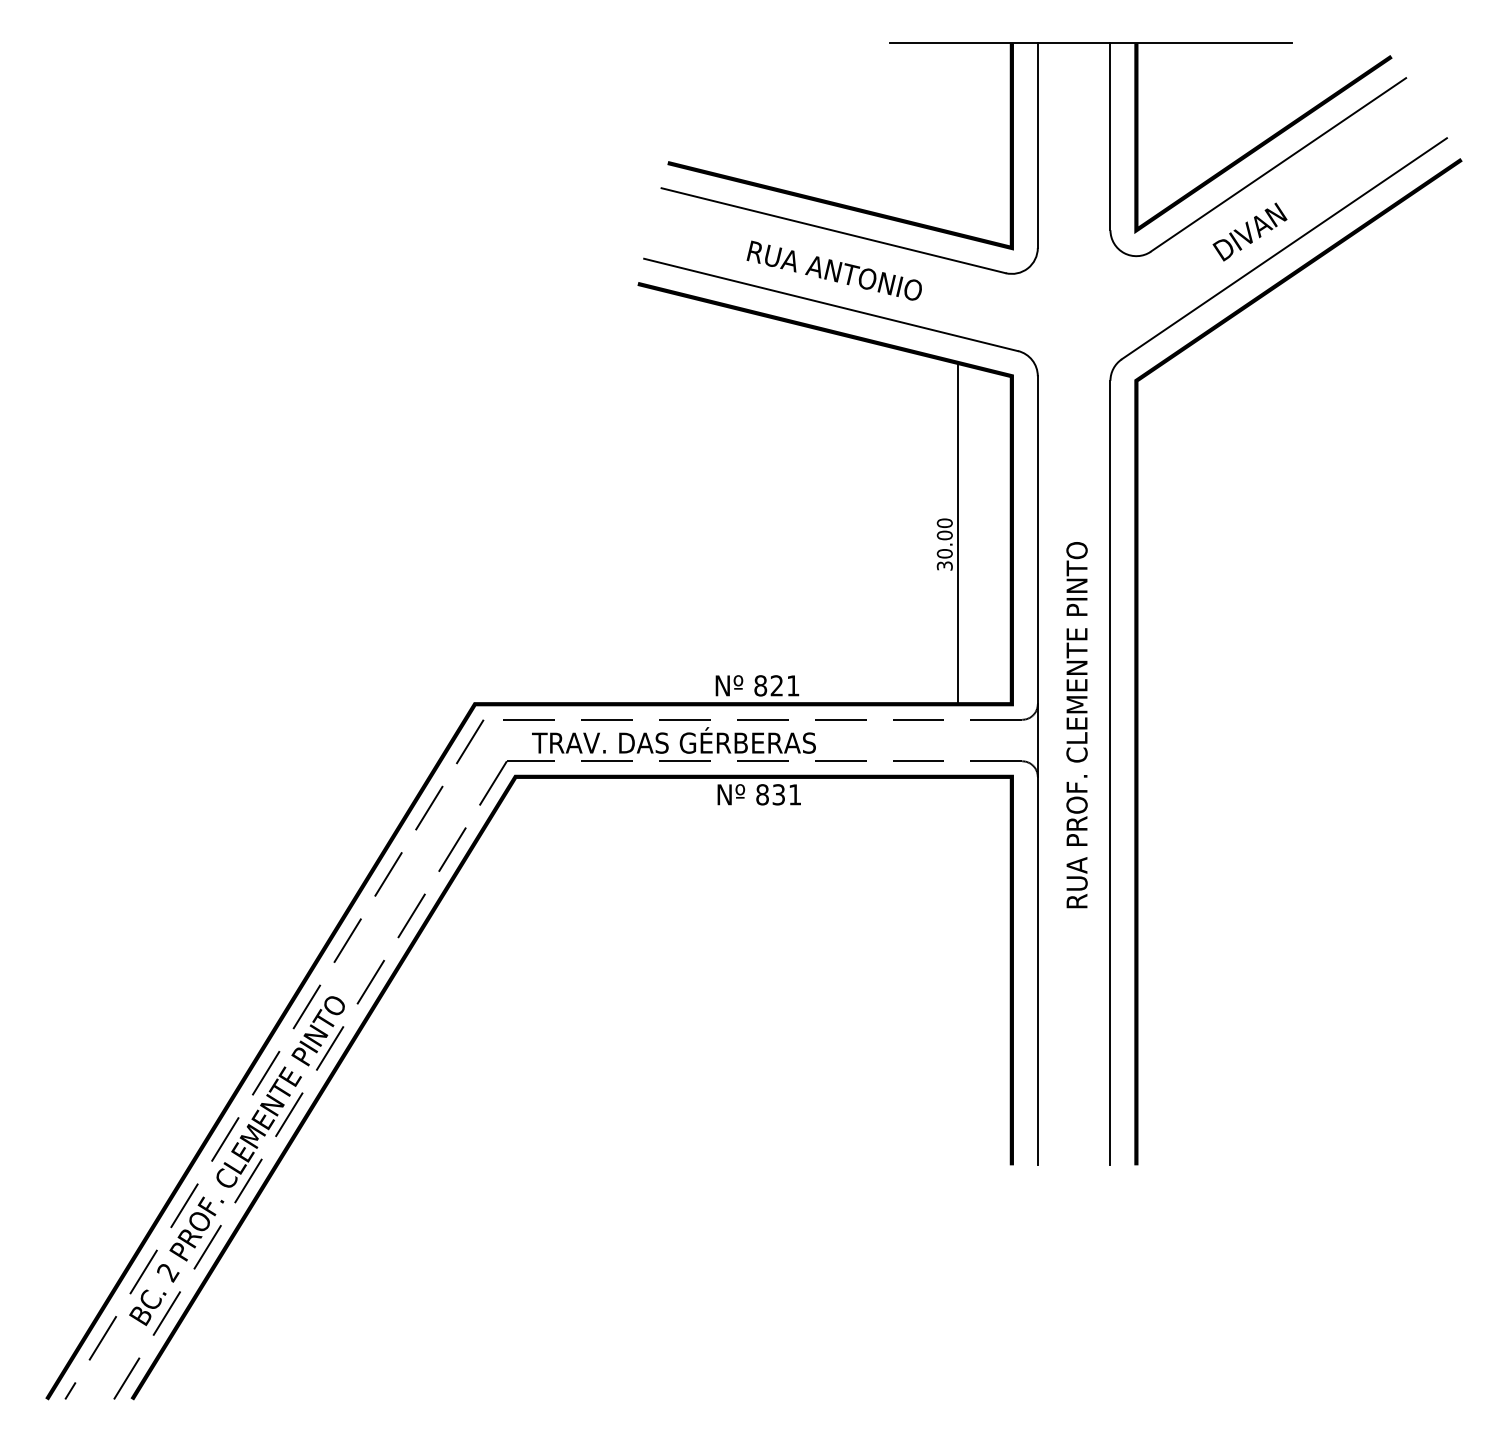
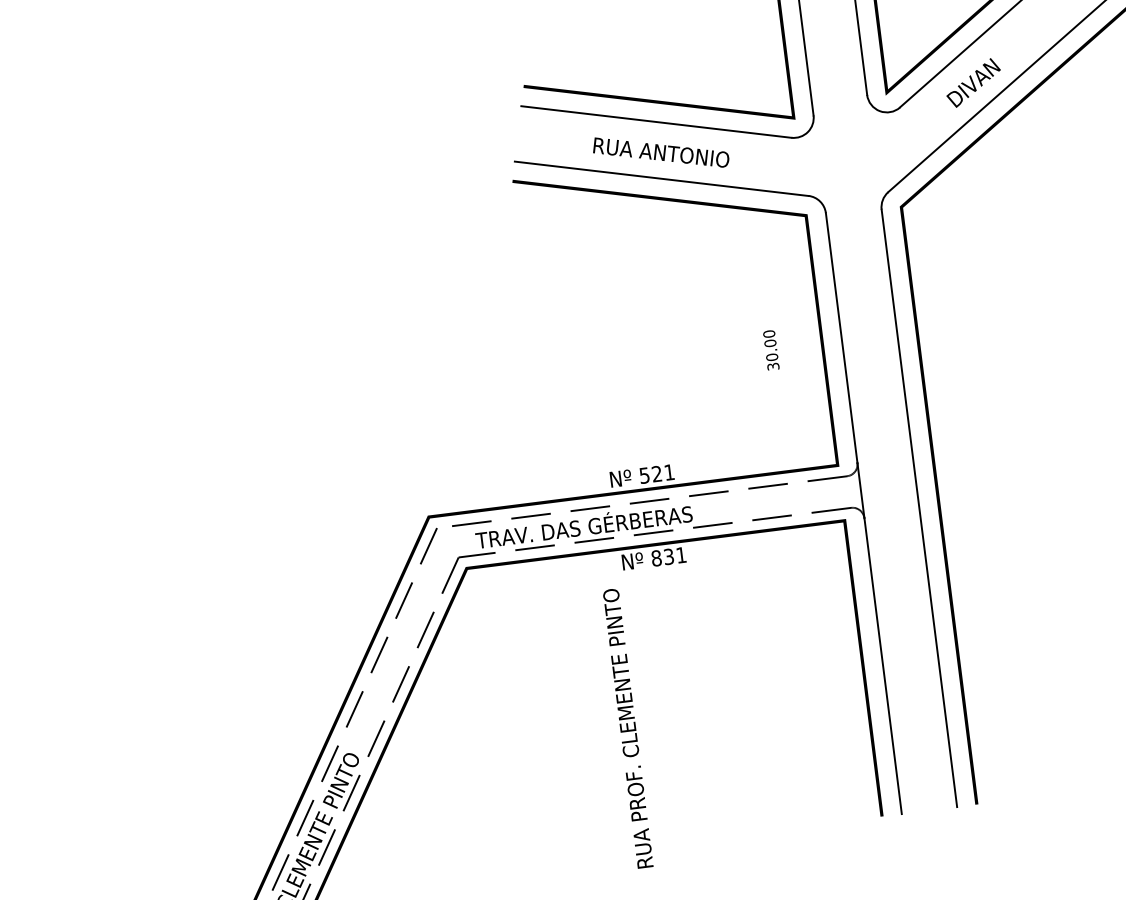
line: (957, 533) -> (779, 340), removed
text: (760, 685) -> (644, 475), 821 -> 521
text: (1076, 725) -> (627, 728), moved

